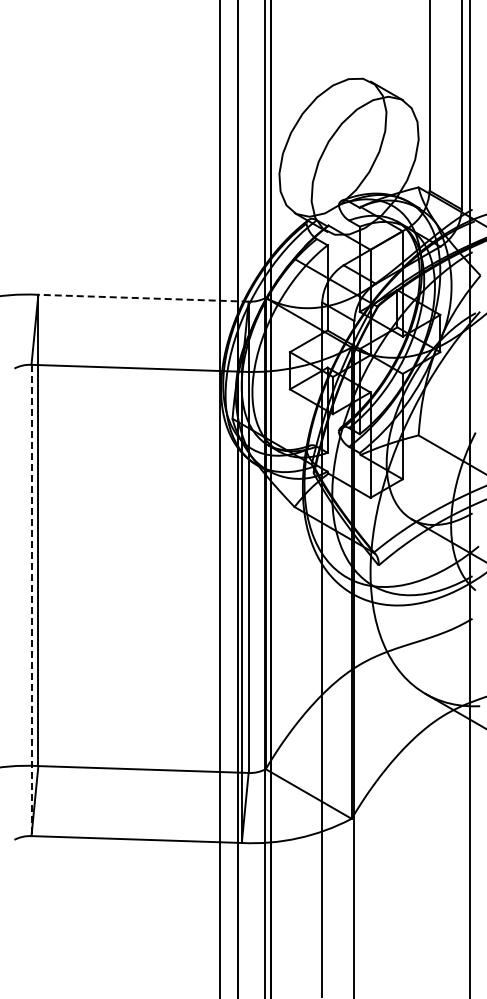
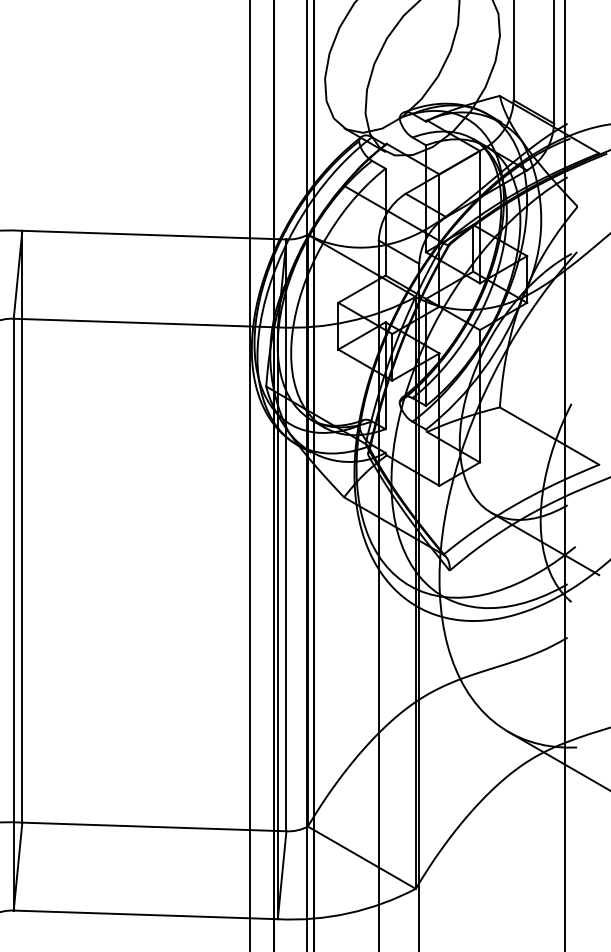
line: (143, 298) -> (154, 235), dashed -> solid
line: (31, 600) -> (13, 614), dashed -> solid

